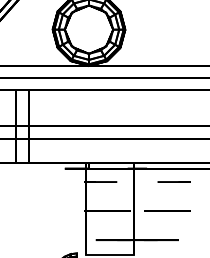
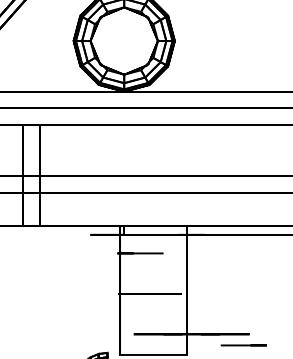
line: (173, 182) -> (243, 345), moved
line: (167, 210) -> (233, 293), removed

